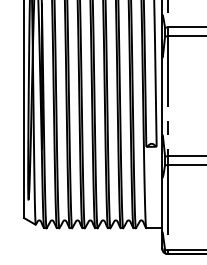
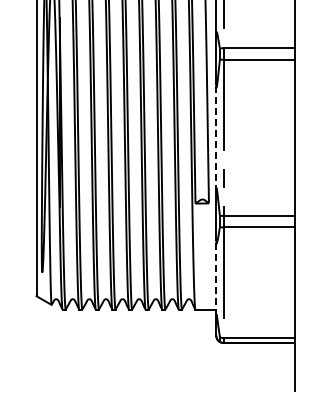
line: (162, 96) -> (216, 137), solid -> dashed
line: (162, 203) -> (216, 277), solid -> dashed

